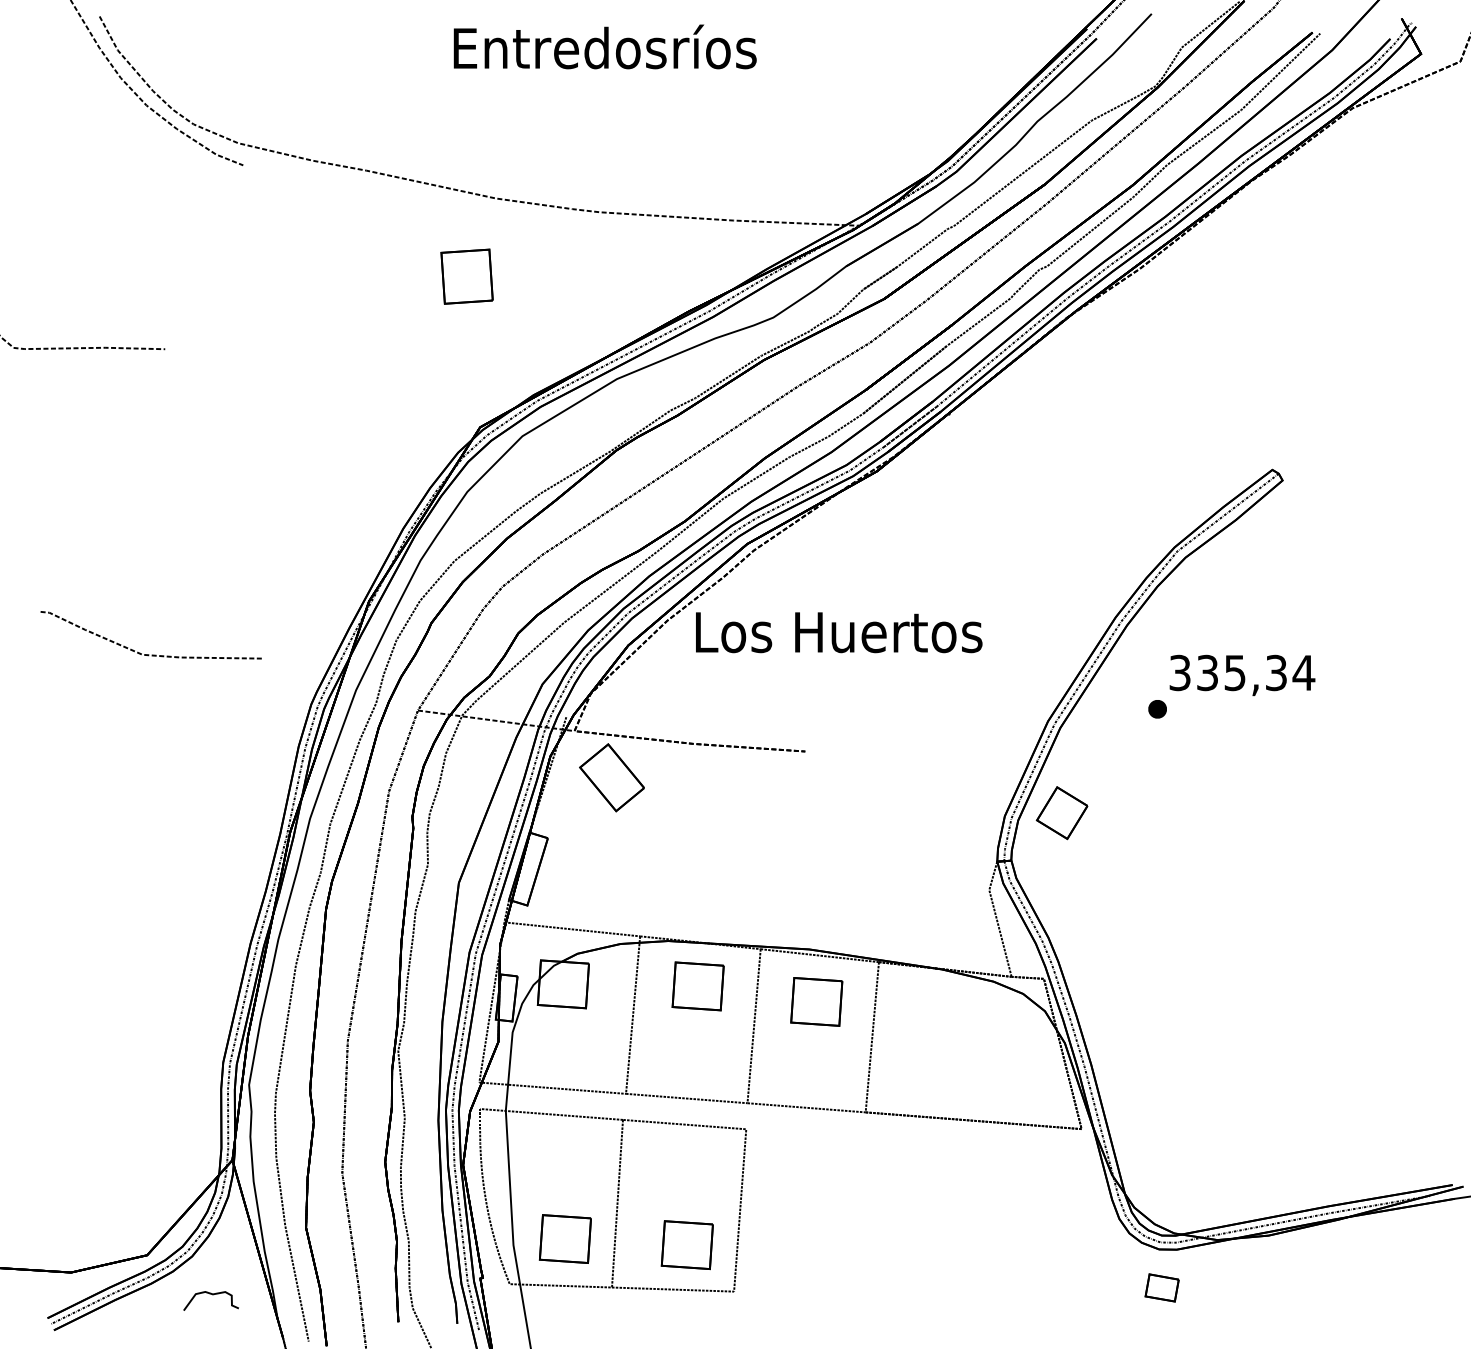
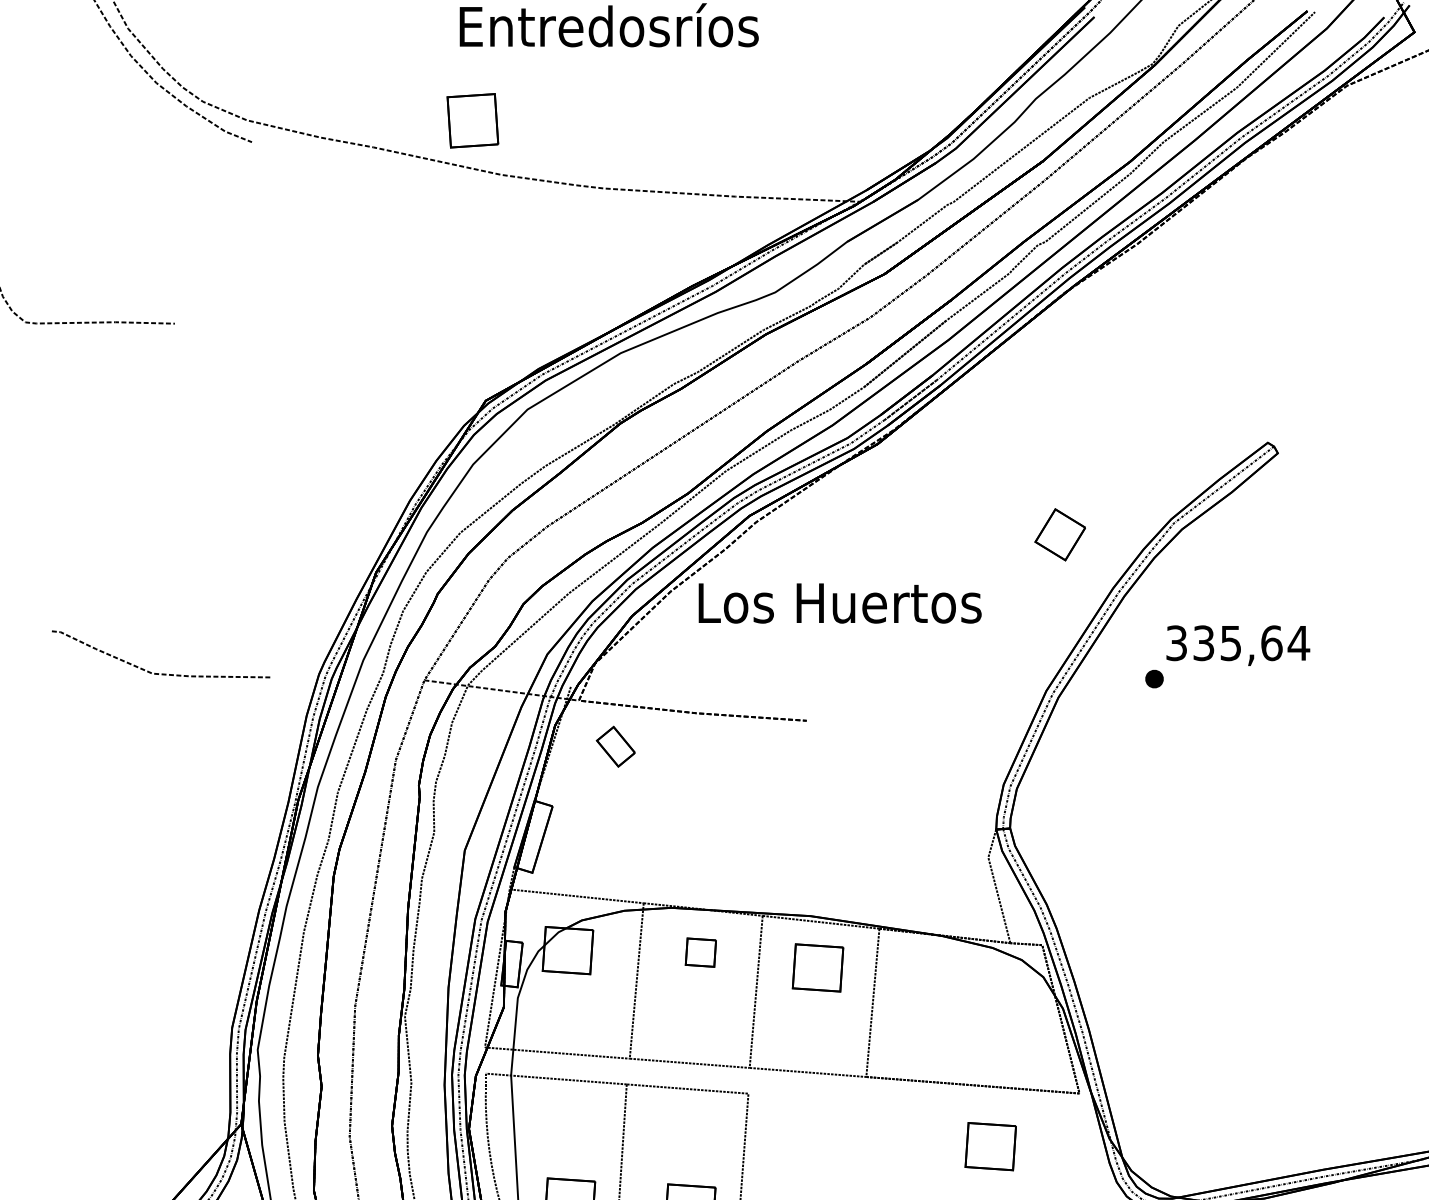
part: (466, 276) -> (472, 120), moved
curve: (149, 654) -> (159, 673), moved
text: (1276, 672) -> (1271, 642), 335,34 -> 335,64
part: (611, 777) -> (615, 746), size x0.6
part: (1061, 813) -> (1059, 535), moved
part: (697, 986) -> (700, 952), size x0.6
part: (991, 1182) -> (990, 1146), added

